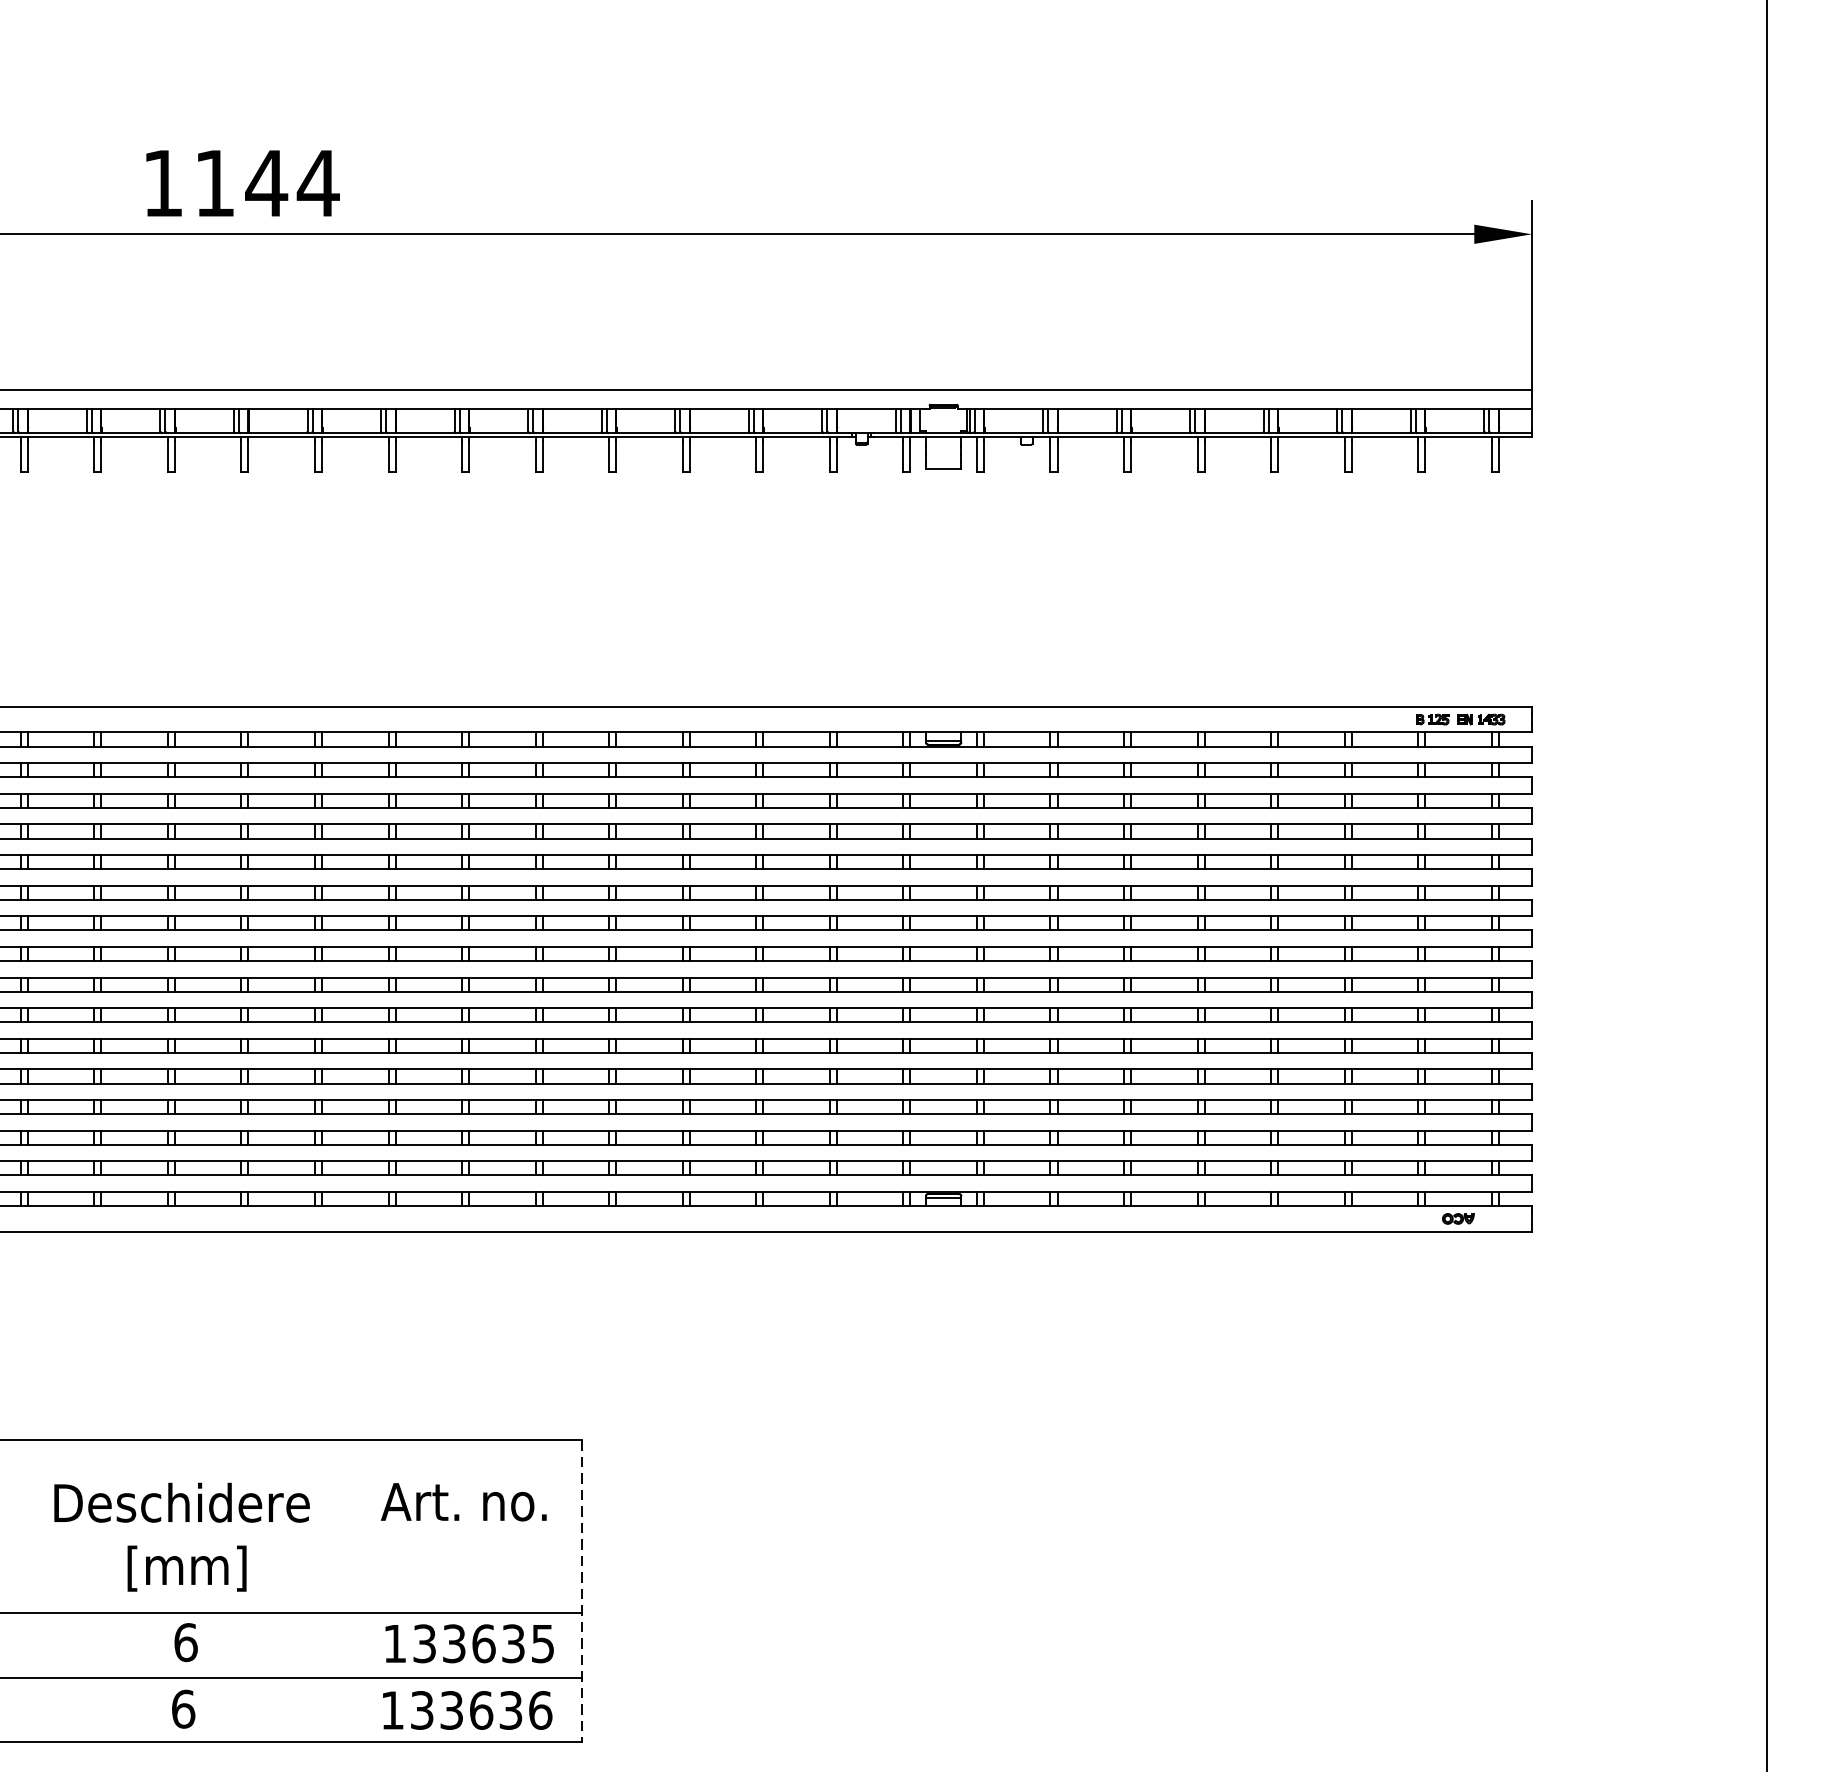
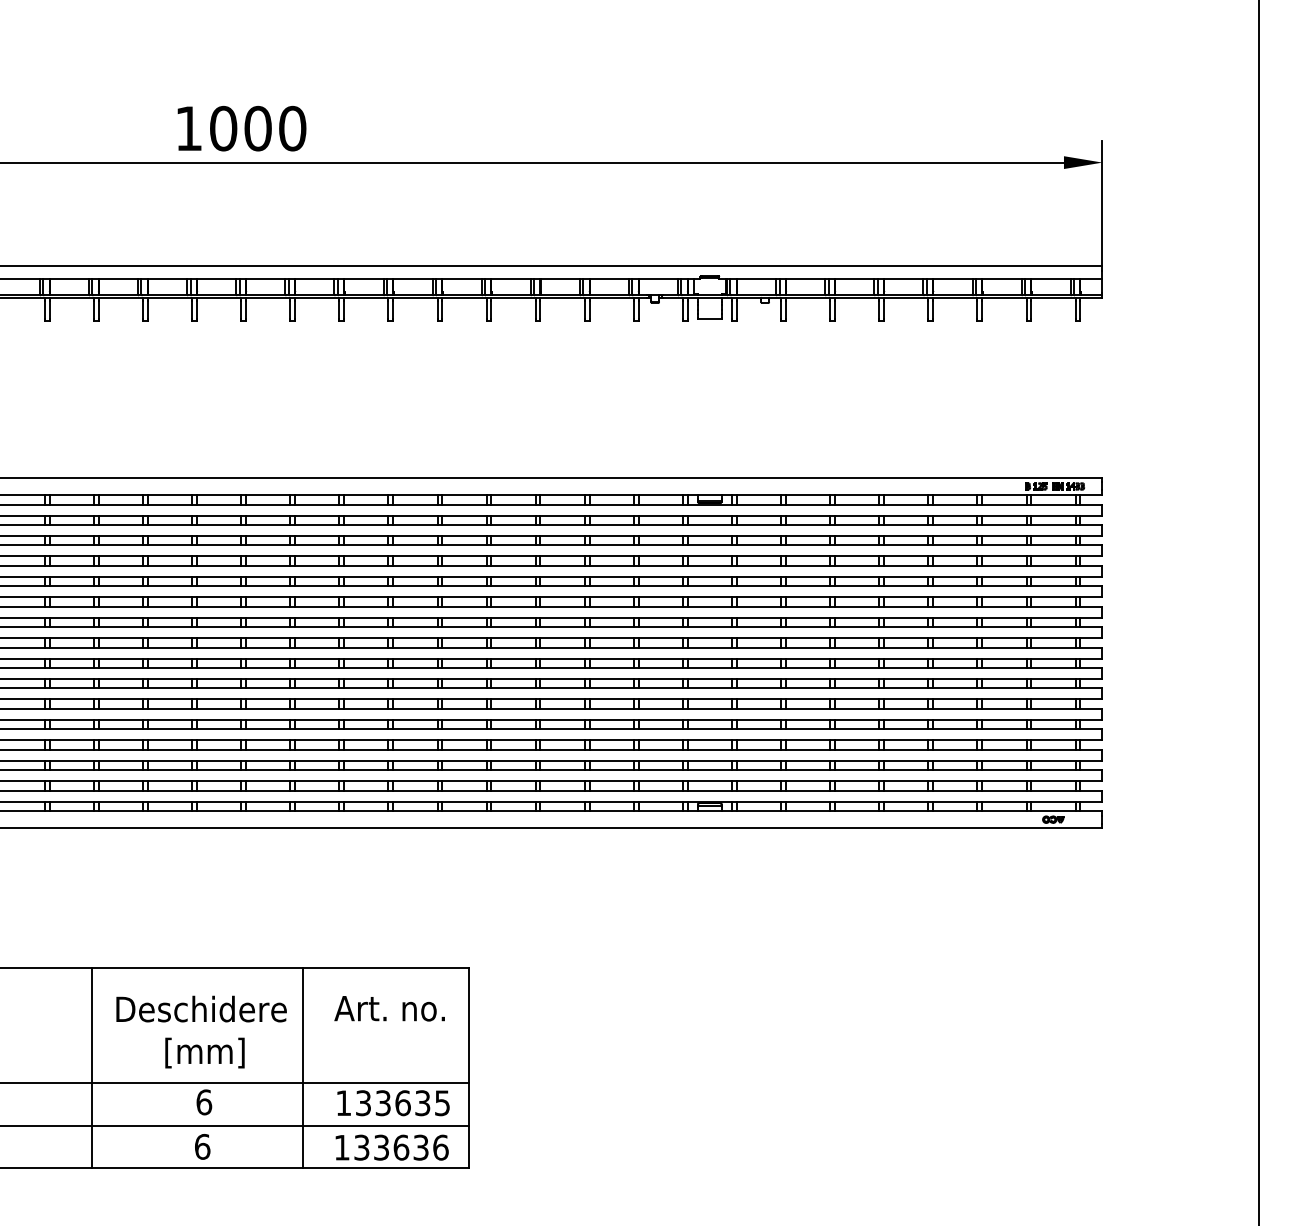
text: (267, 183) -> (258, 128), 1144 -> 1000
line: (17, 1590) -> (91, 1067), added
line: (333, 1590) -> (302, 1067), added
line: (581, 1591) -> (468, 1068), dashed -> solid

